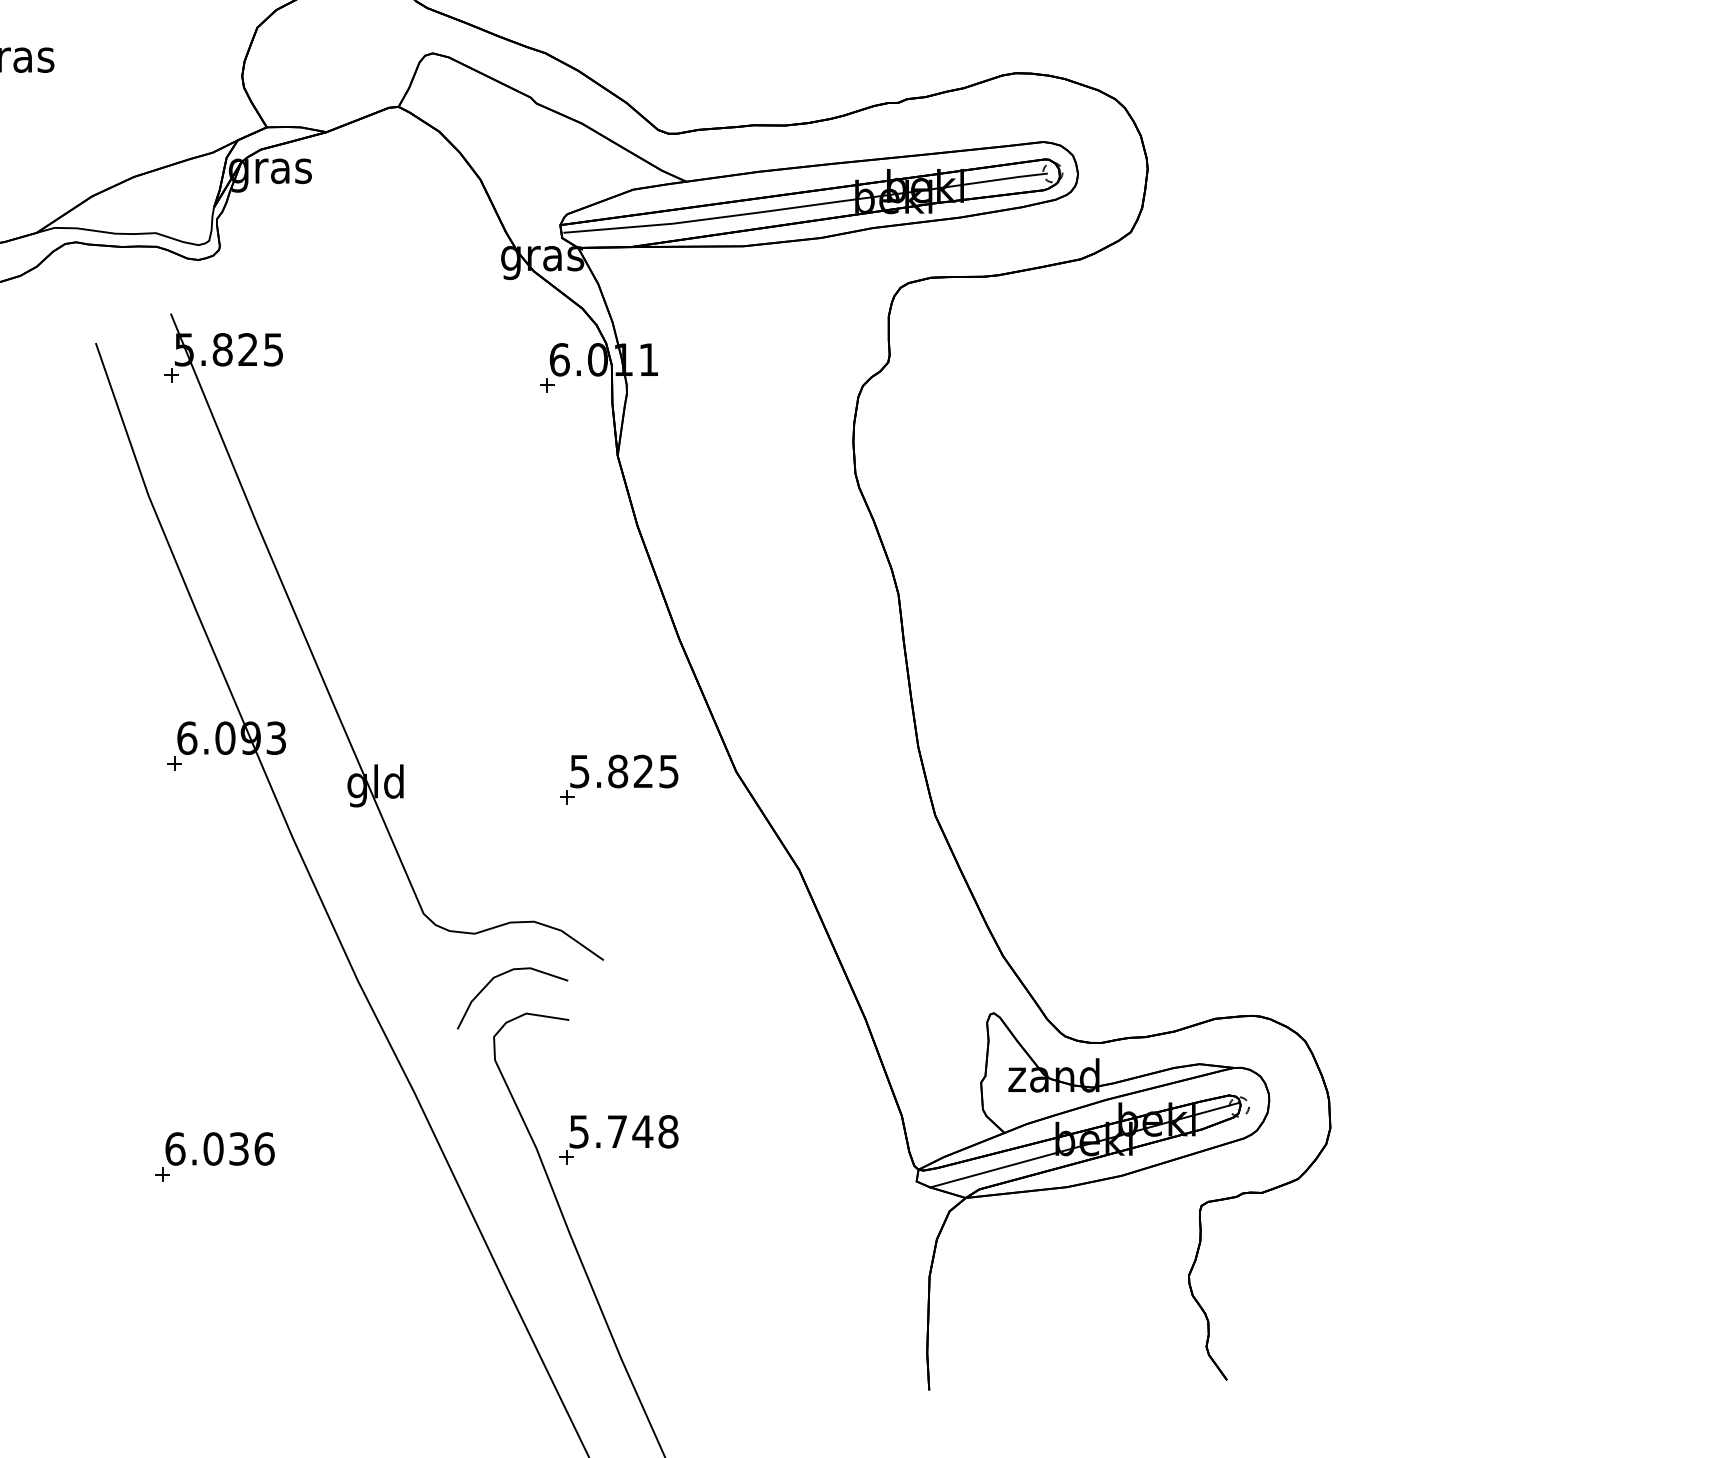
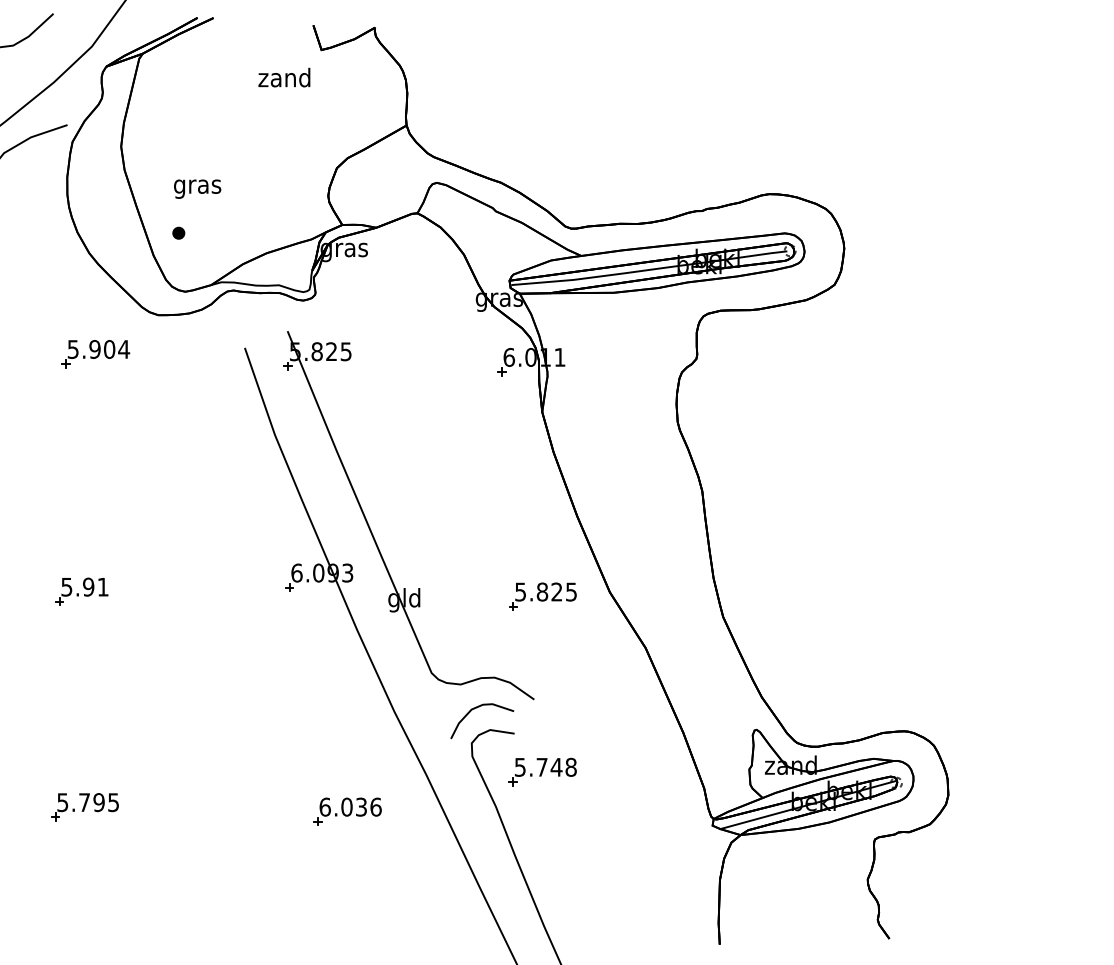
part: (618, 1139) -> (542, 771), moved
part: (214, 1156) -> (347, 811), moved

